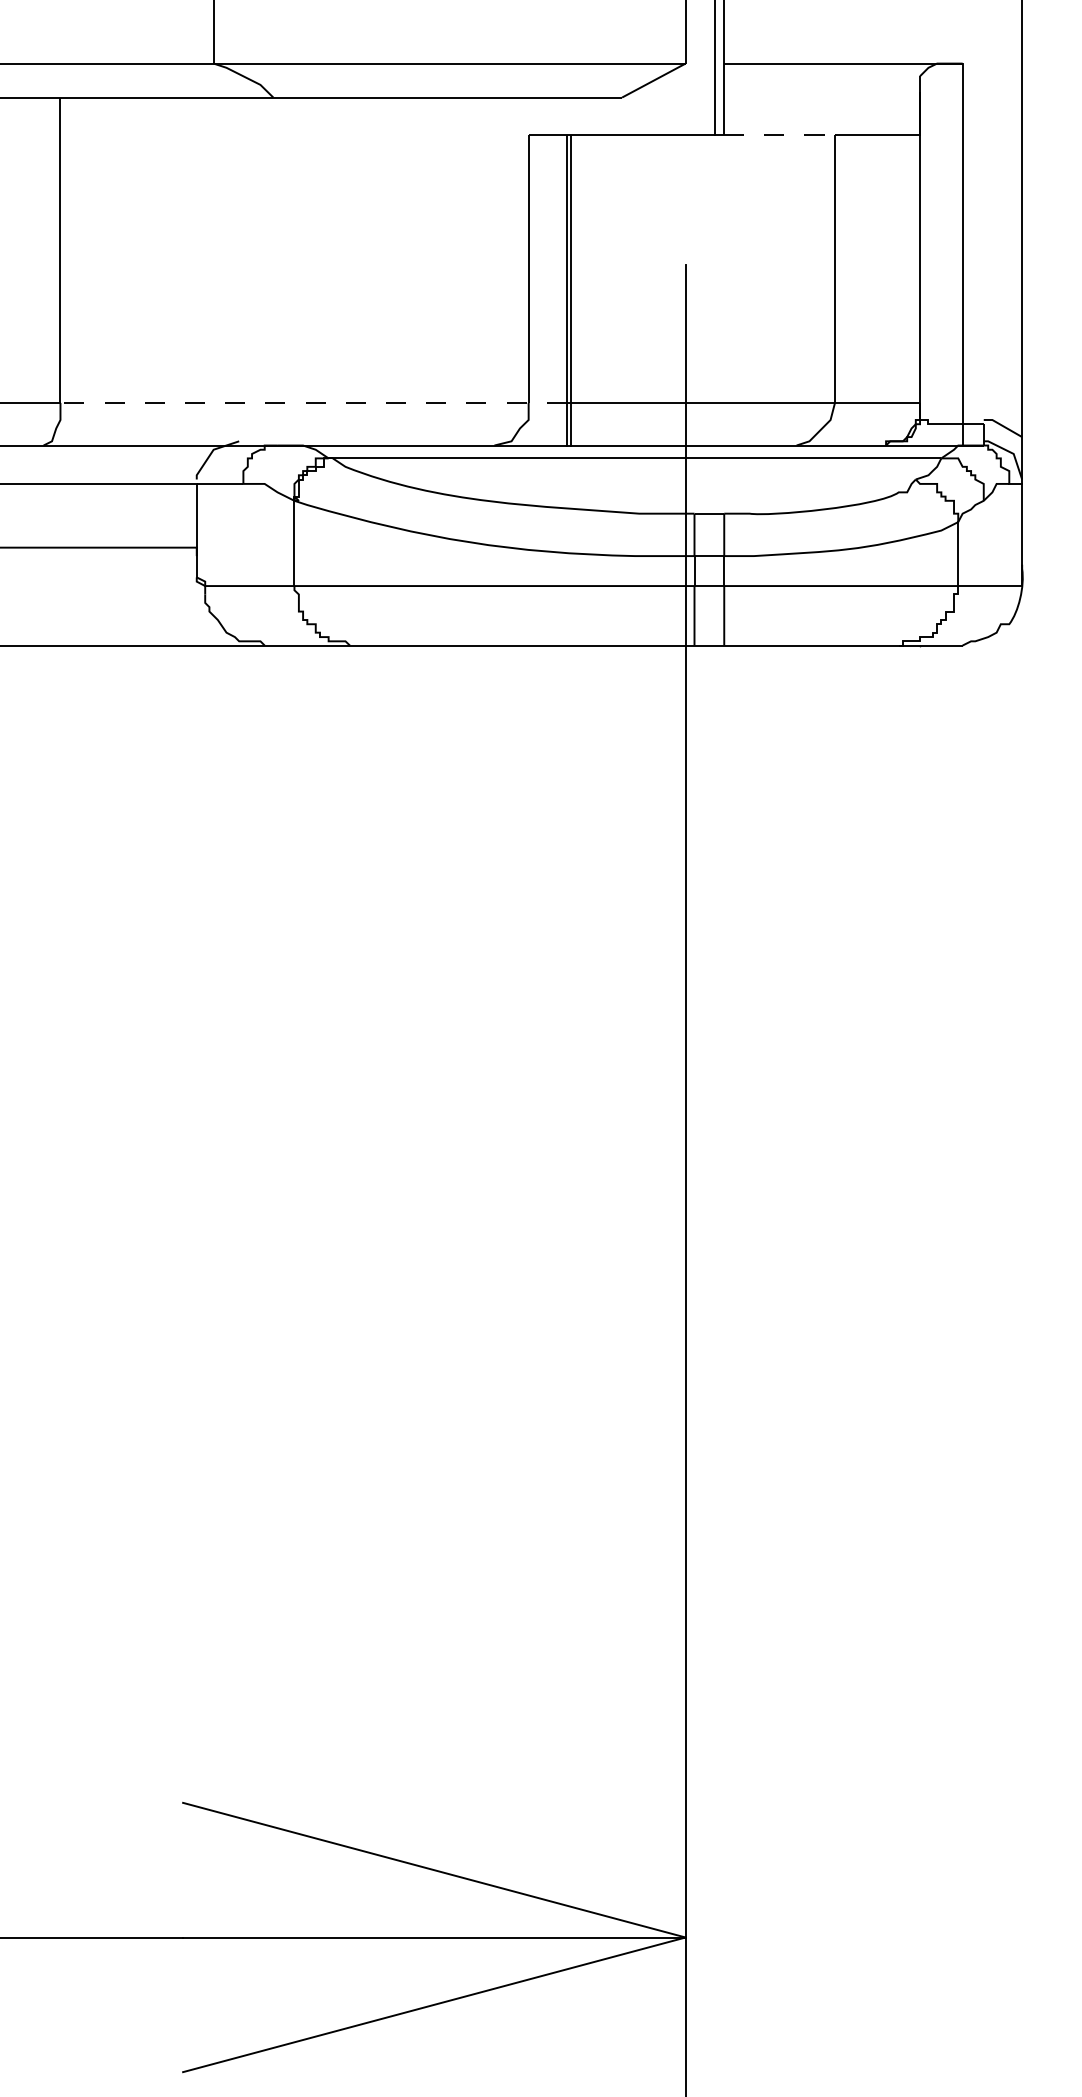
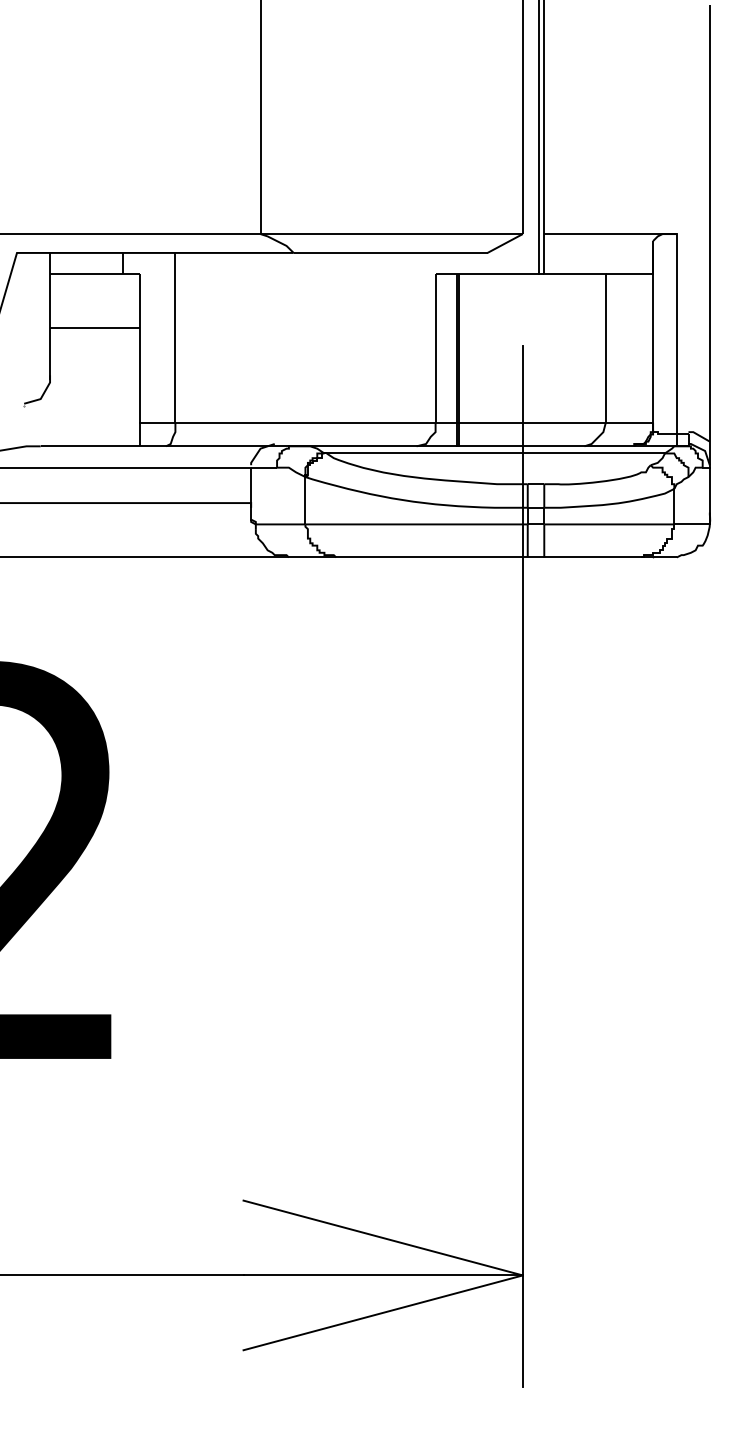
line: (780, 134) -> (575, 273), dashed -> solid
line: (314, 402) -> (316, 422), dashed -> solid

